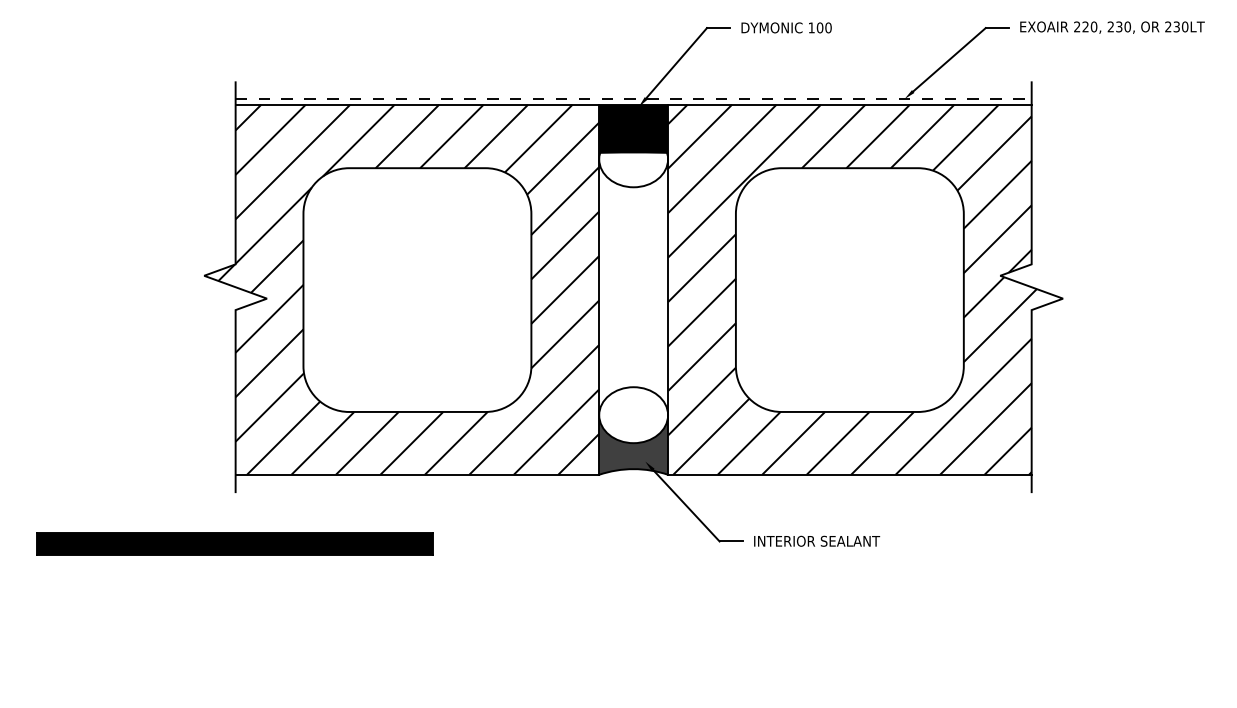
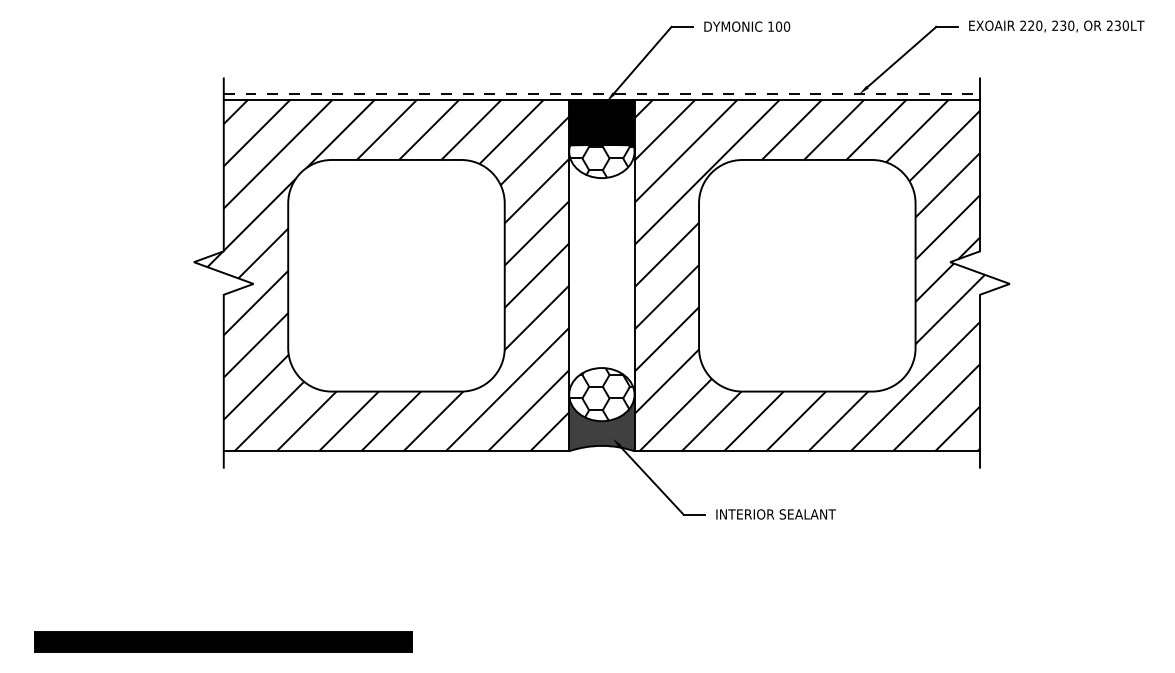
hatch: (633, 158) -> (601, 150), added
hatch: (632, 414) -> (600, 393), added
part: (234, 543) -> (222, 641), moved

